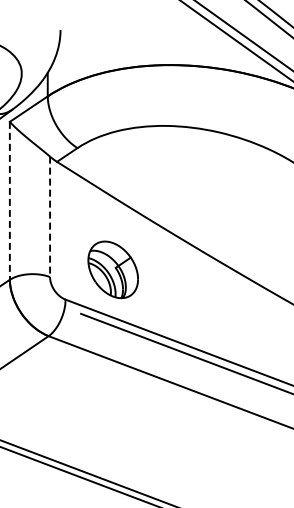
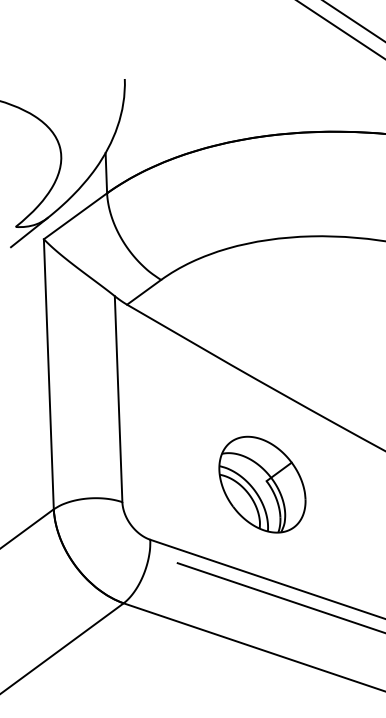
line: (9, 200) -> (48, 373), dashed -> solid
line: (50, 217) -> (119, 400), dashed -> solid
part: (112, 269) -> (261, 484), moved

